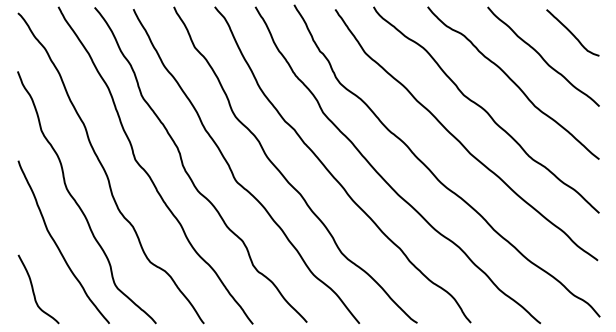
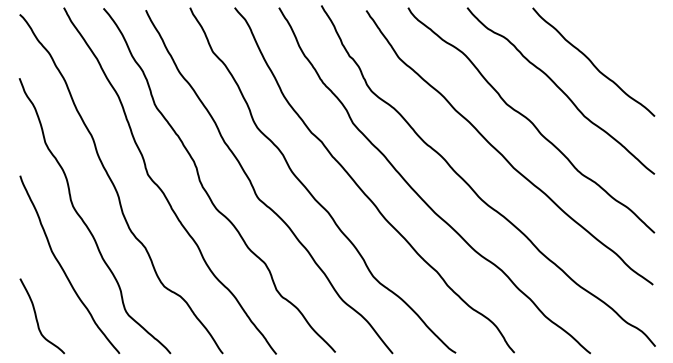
curve: (572, 32) -> (625, 35), removed

